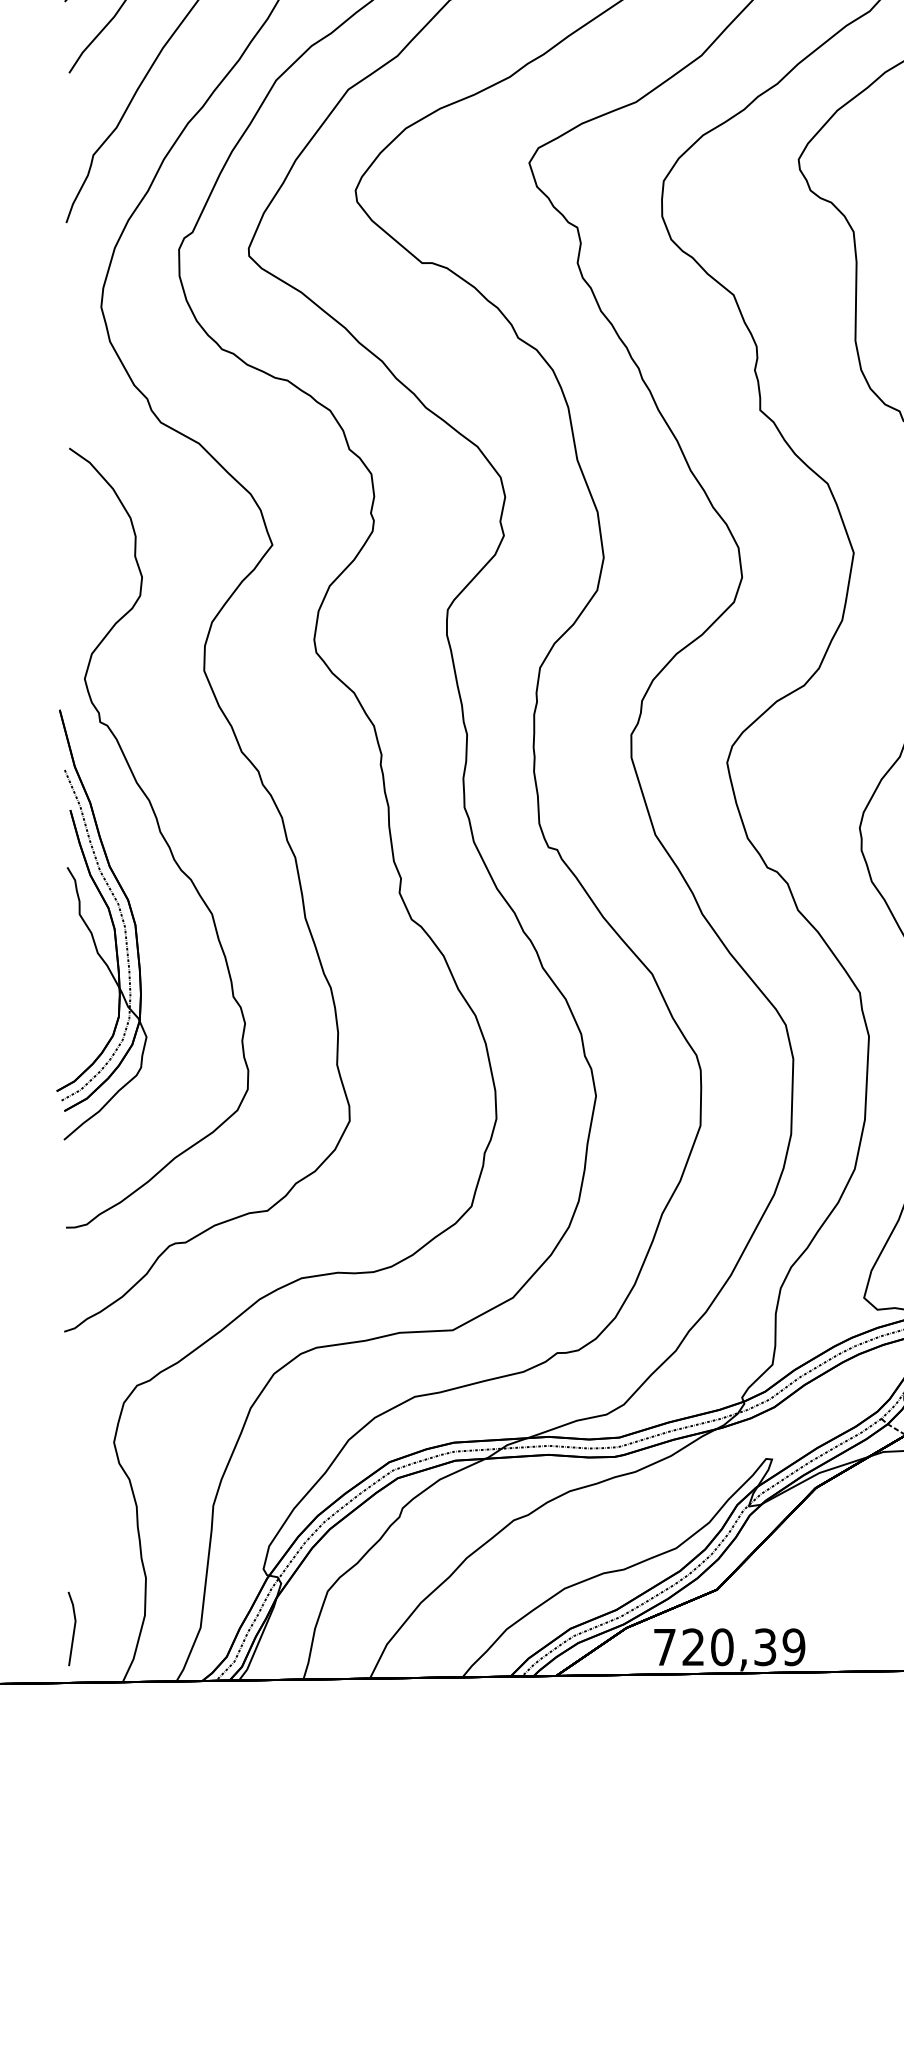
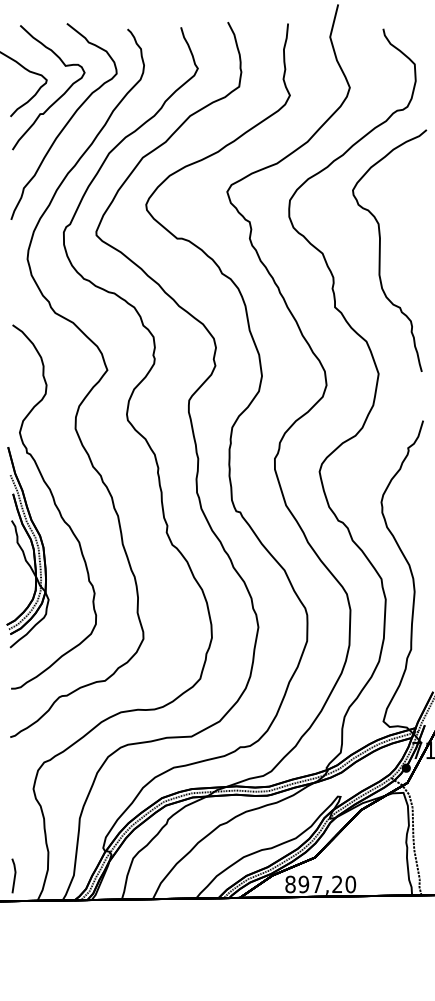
text: (729, 1647) -> (320, 884), 720,39 -> 897,20

